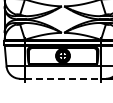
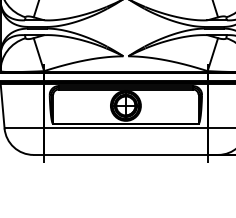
line: (63, 78) -> (126, 154), dashed -> solid

